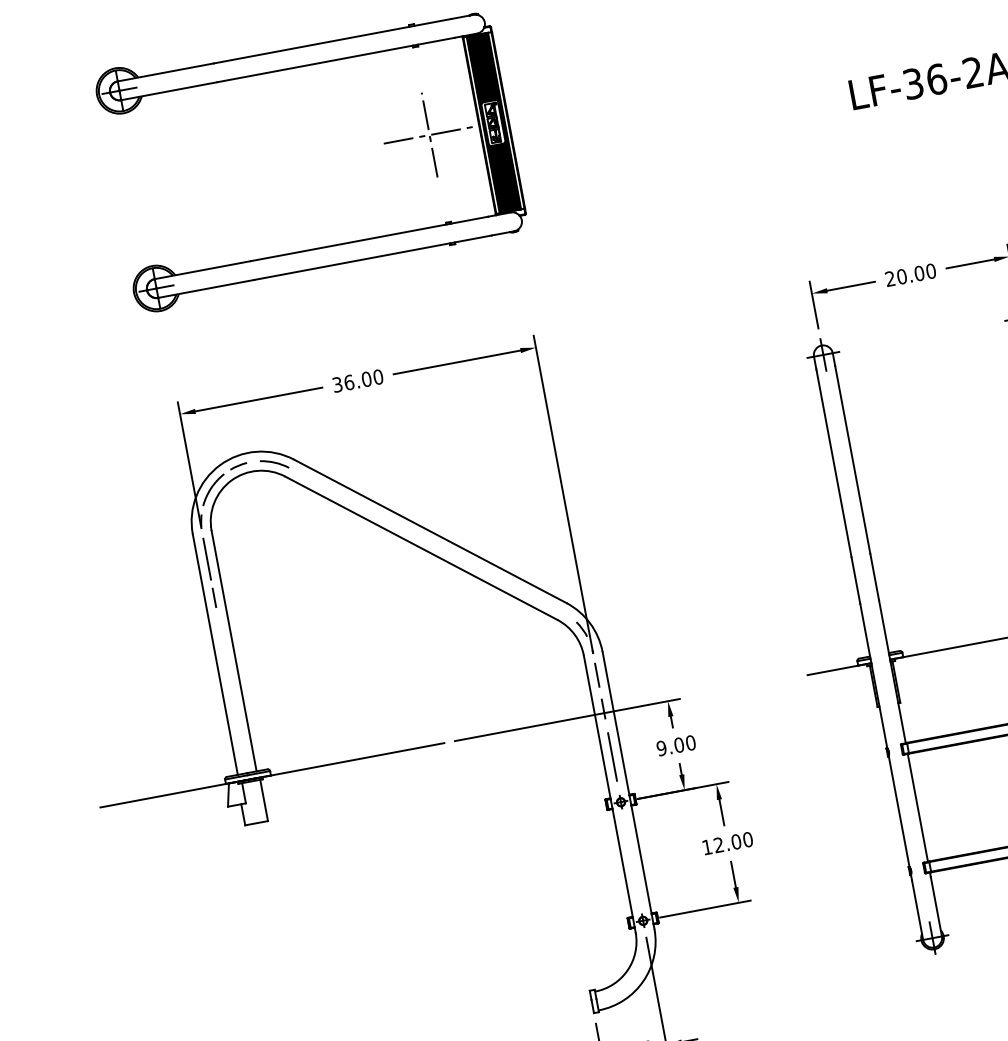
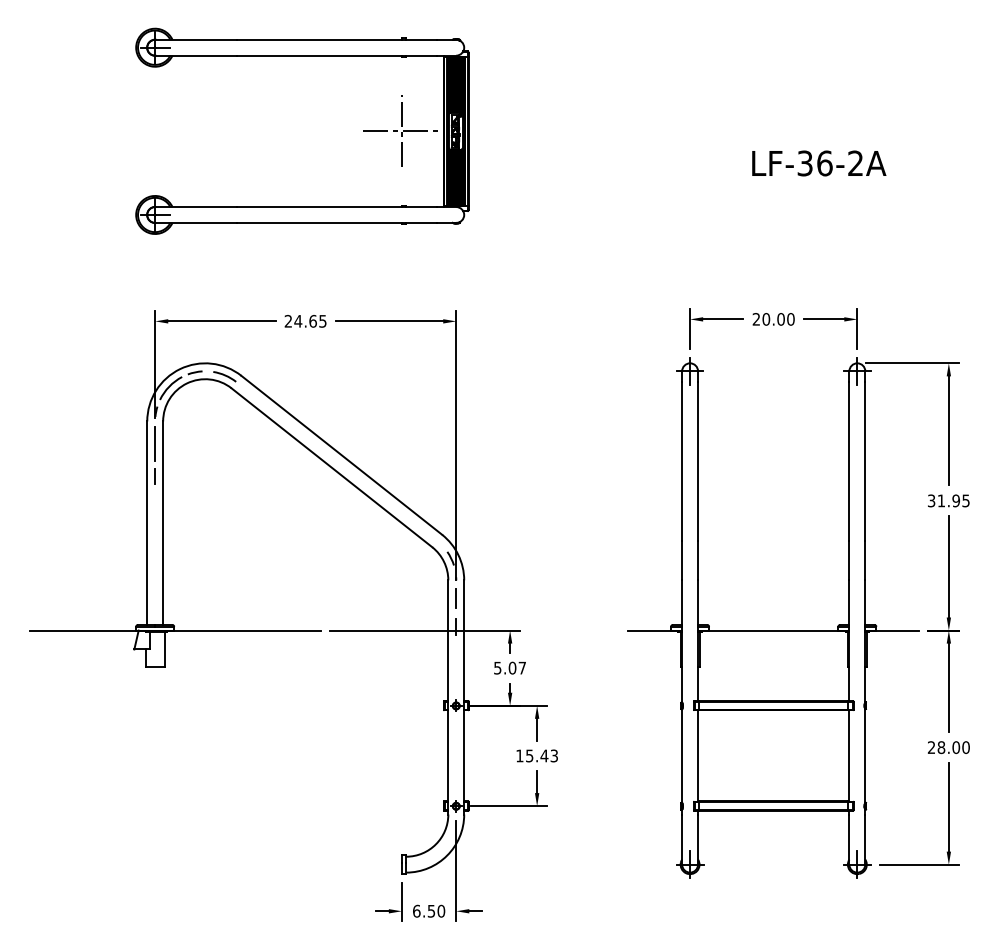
text: (357, 379) -> (305, 320), 36.00 -> 24.65
text: (676, 744) -> (510, 667), 9.00 -> 5.07
line: (612, 756) -> (456, 667), removed
text: (733, 841) -> (542, 755), 12.00 -> 15.43

